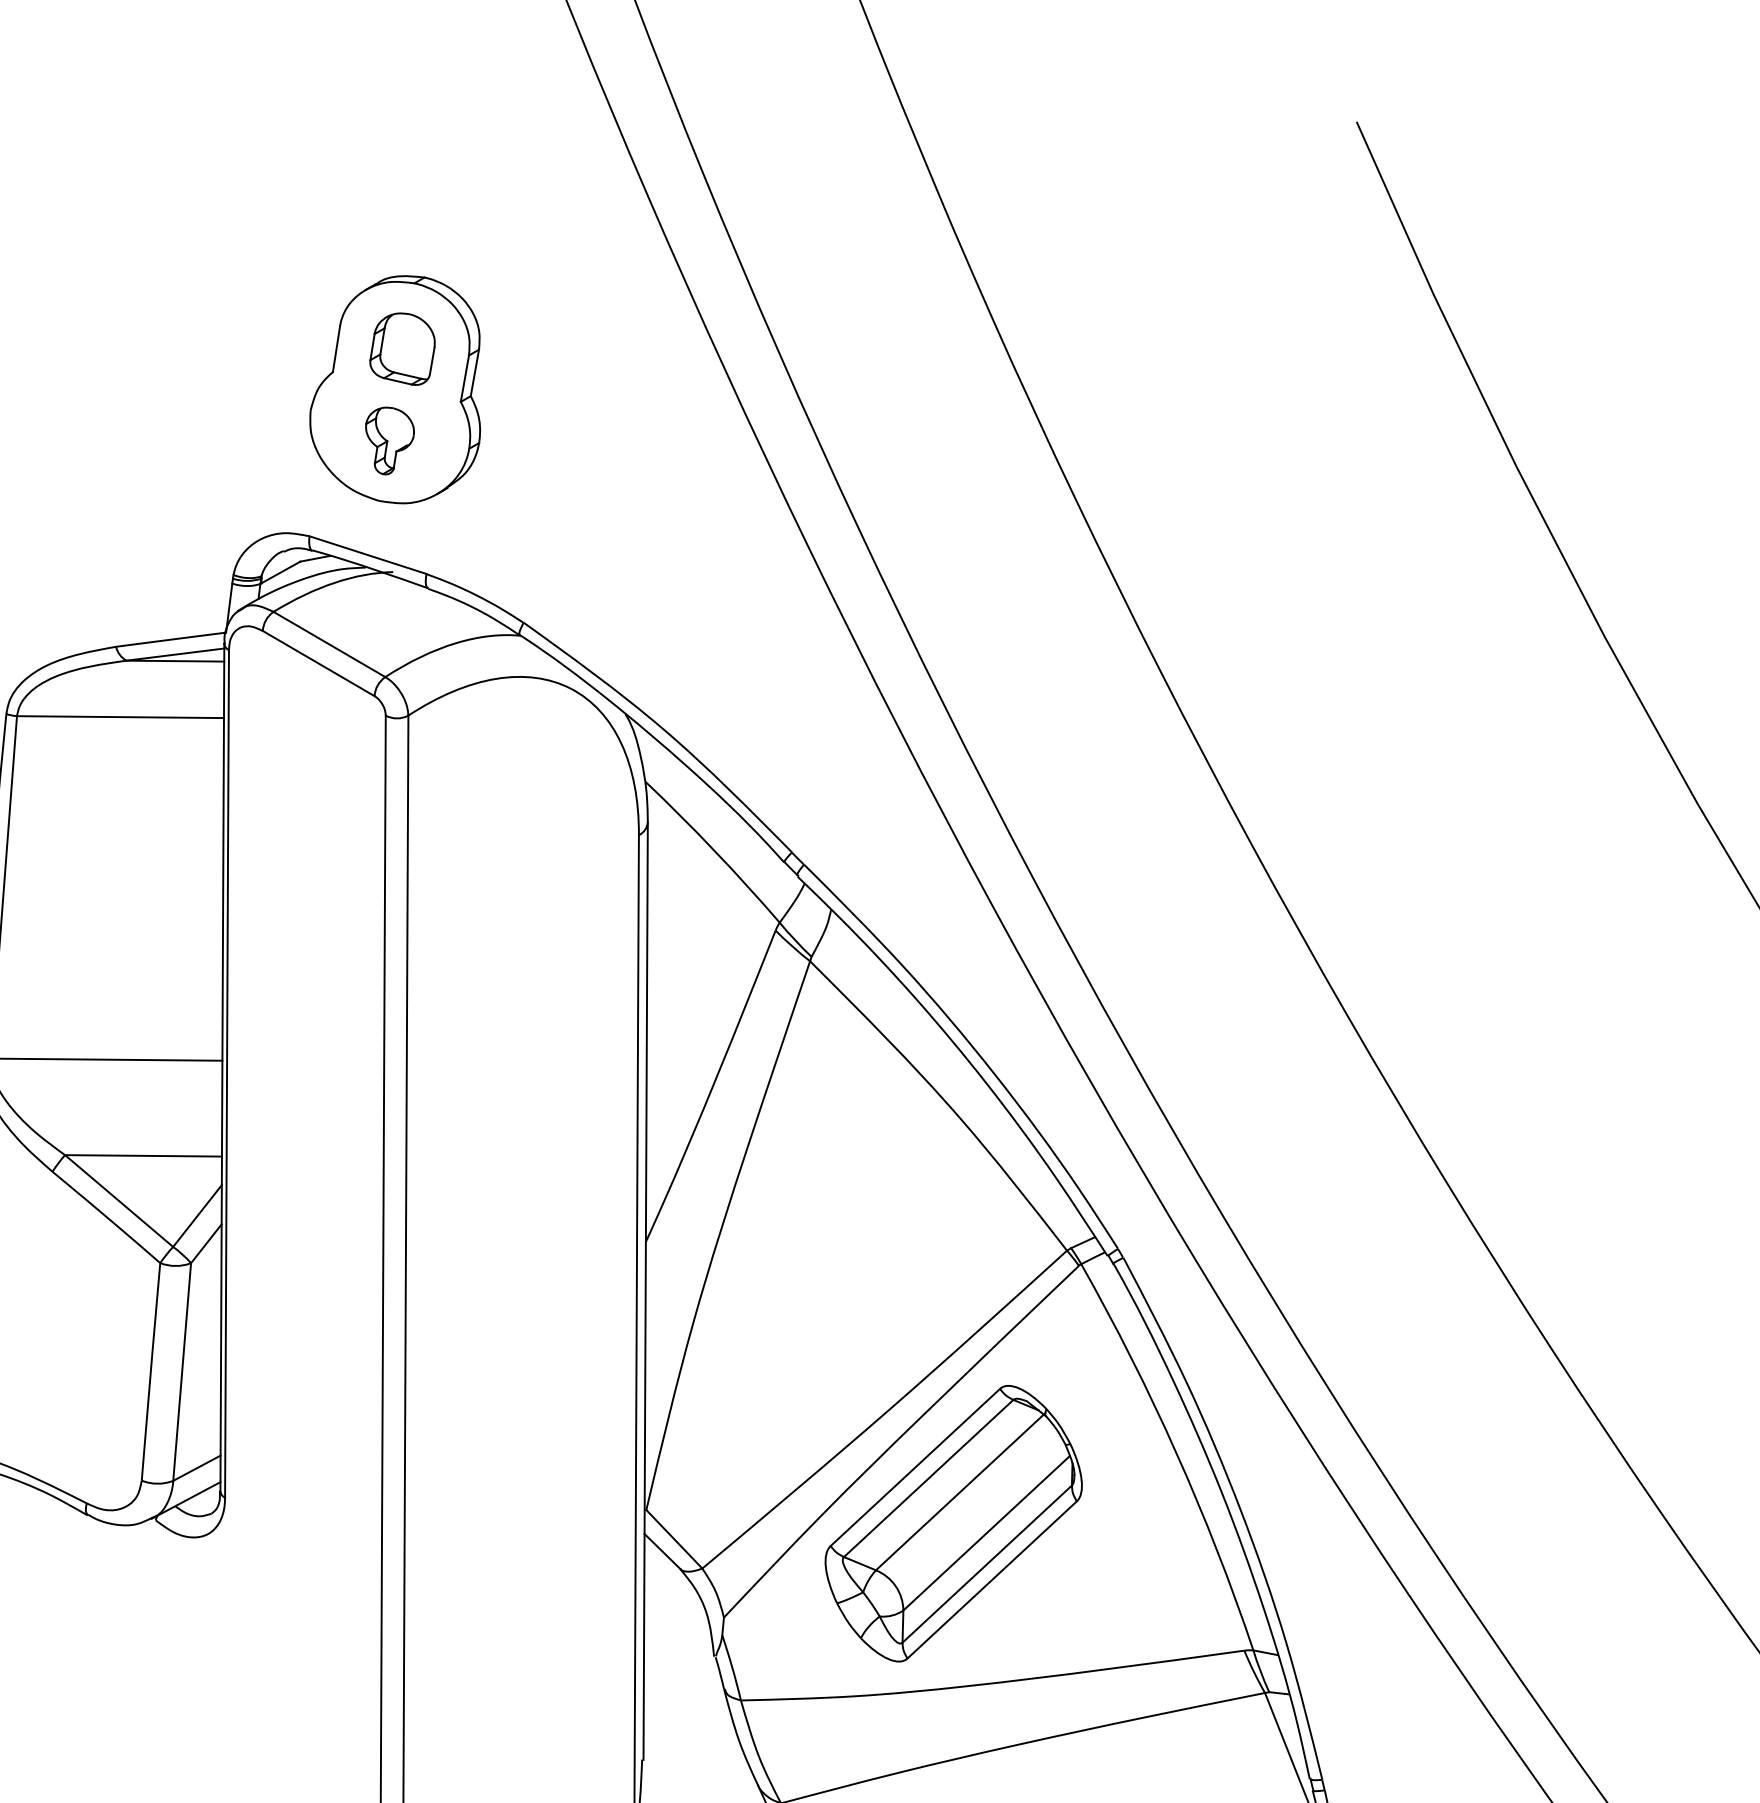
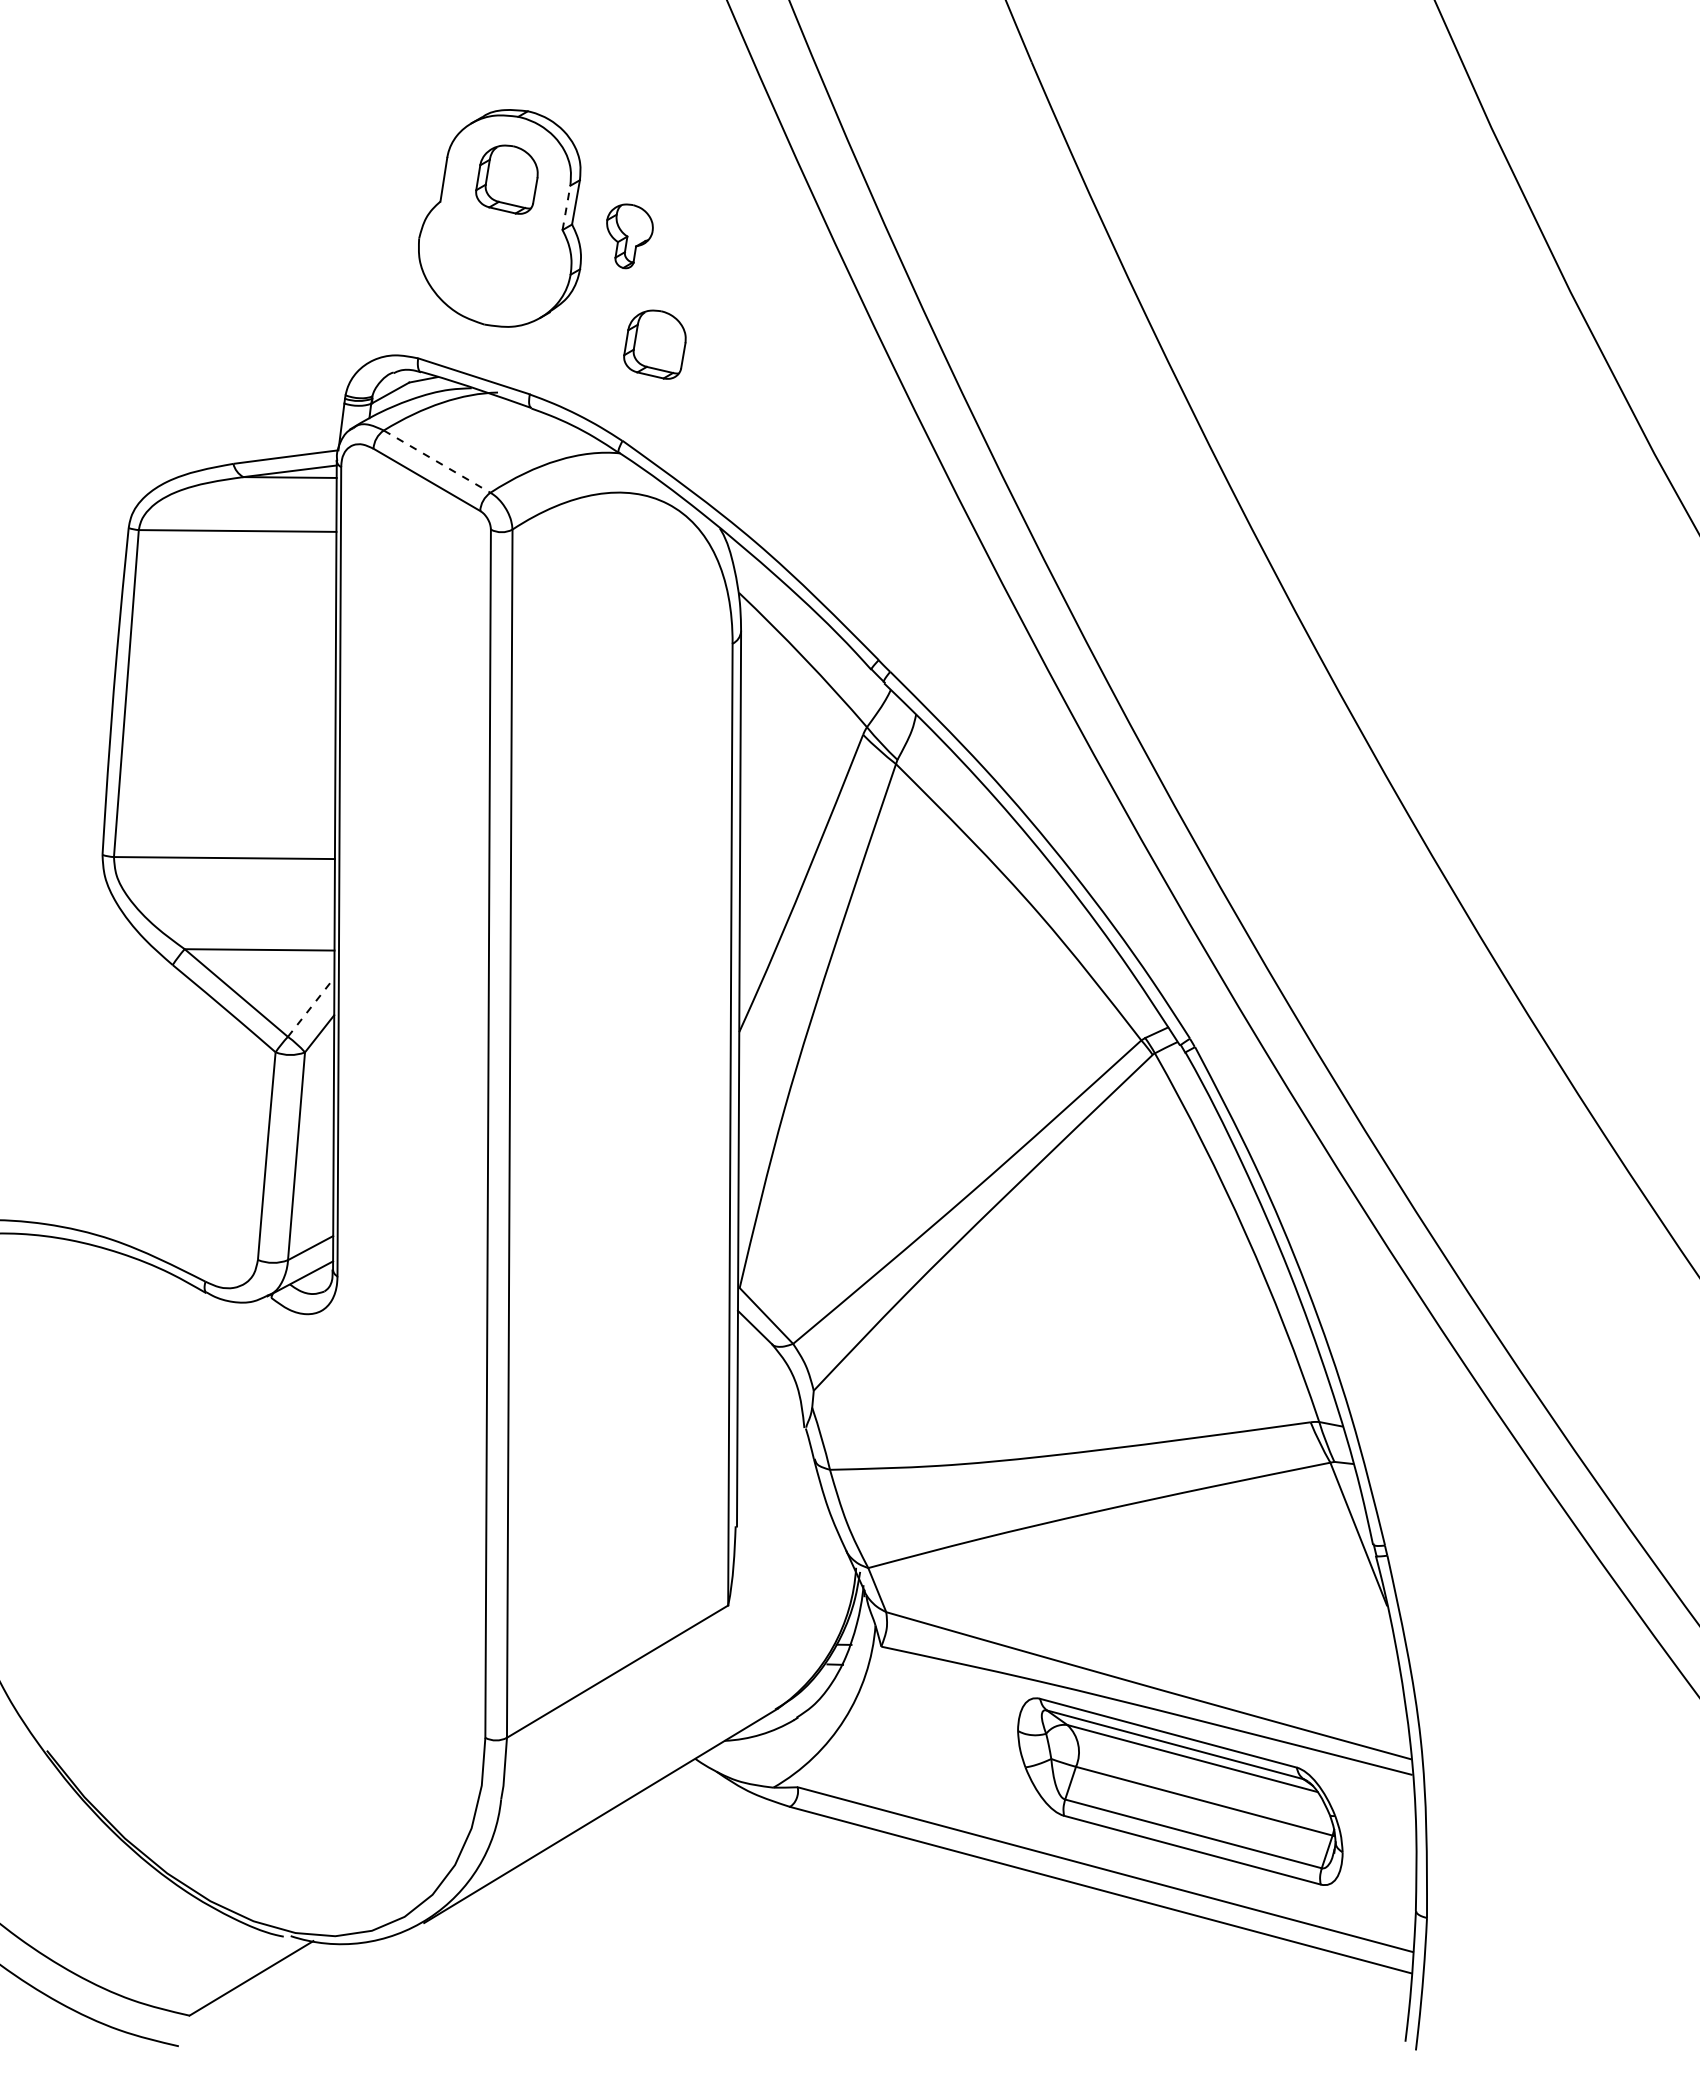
line: (464, 378) -> (566, 207), solid -> dashed
part: (389, 441) -> (629, 236), moved
part: (557, 521) -> (654, 344), added
line: (329, 644) -> (437, 461), solid -> dashed
line: (197, 1216) -> (311, 1007), solid -> dashed
part: (953, 1523) -> (1032, 1300), removed

